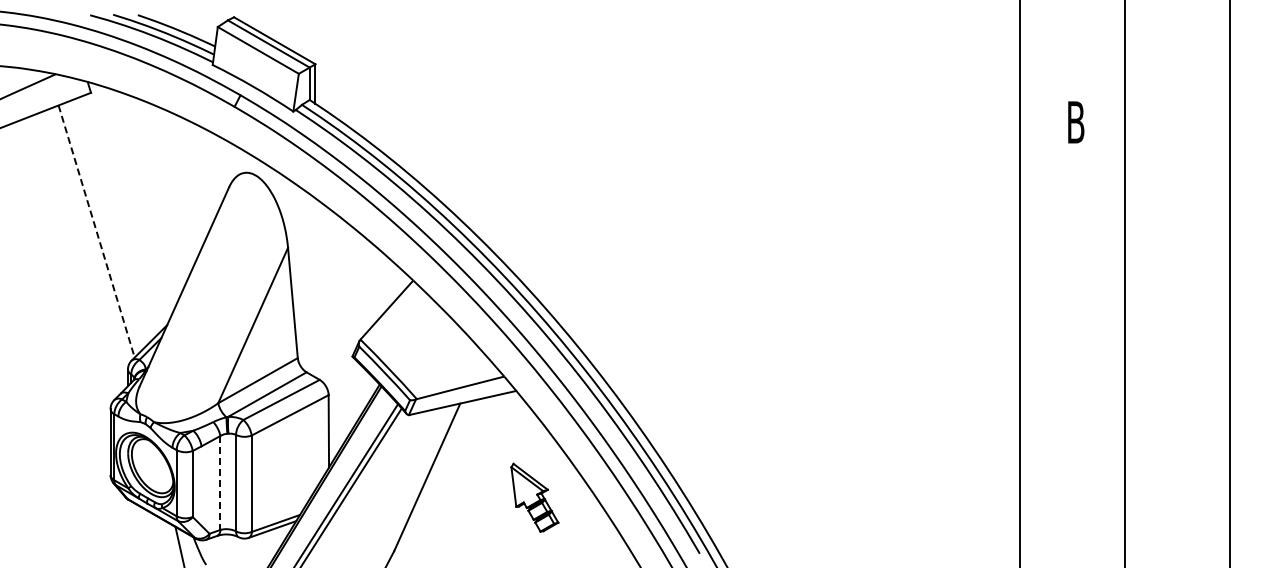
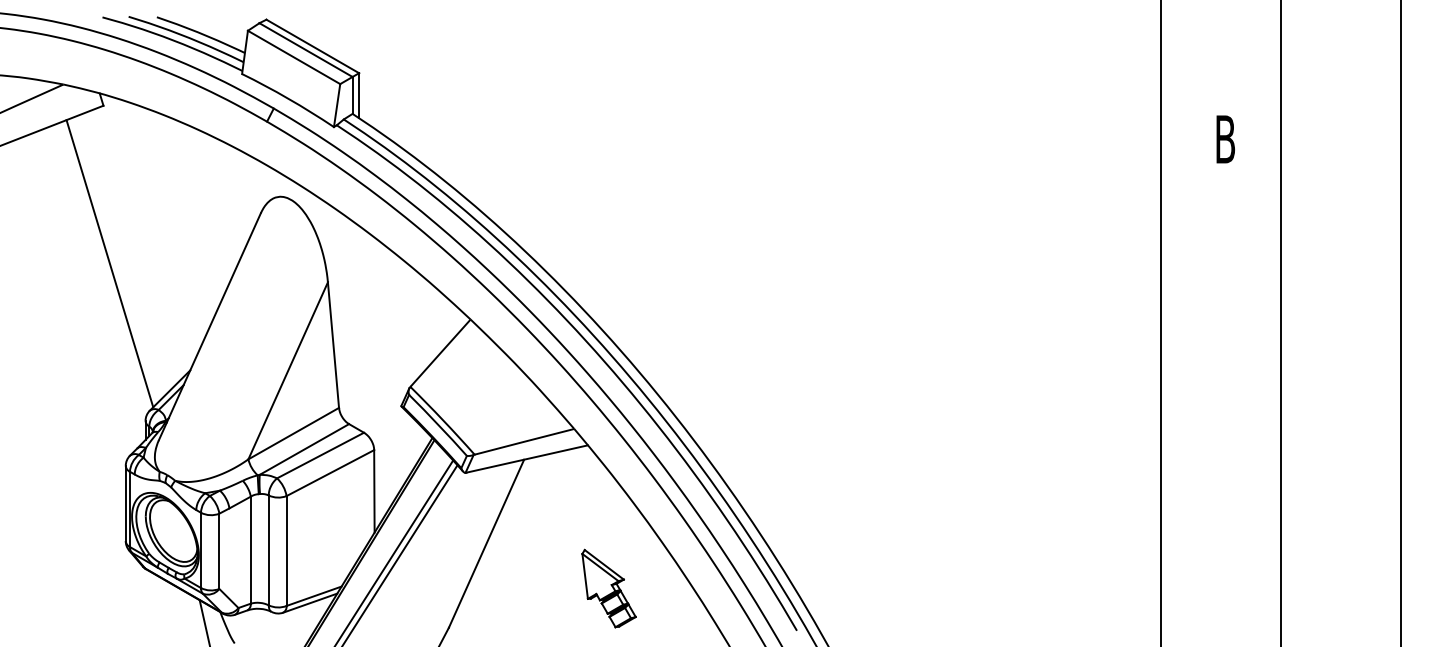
line: (96, 231) -> (109, 263), dashed -> solid
line: (220, 482) -> (250, 549), dashed -> solid
part: (534, 497) -> (608, 588), moved

